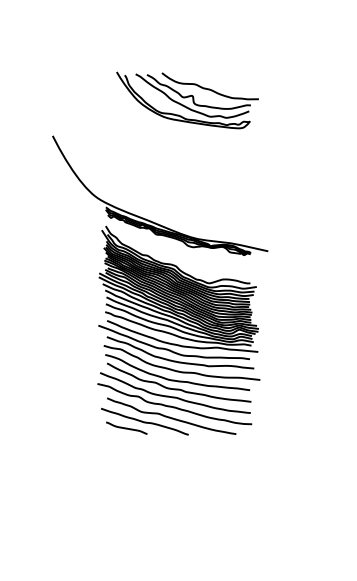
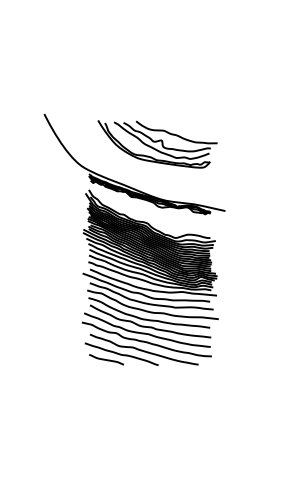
part: (187, 100) -> (157, 144), moved

